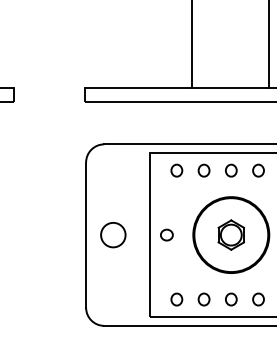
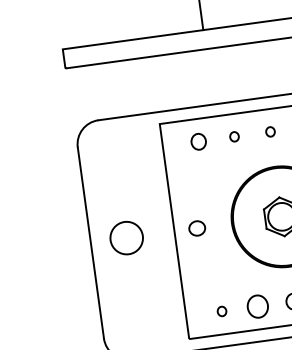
part: (203, 170) -> (233, 136), size x0.6
part: (231, 170) -> (270, 131), size x0.6
part: (176, 299) -> (221, 311), size x0.6
part: (203, 299) -> (257, 306), size x1.4

